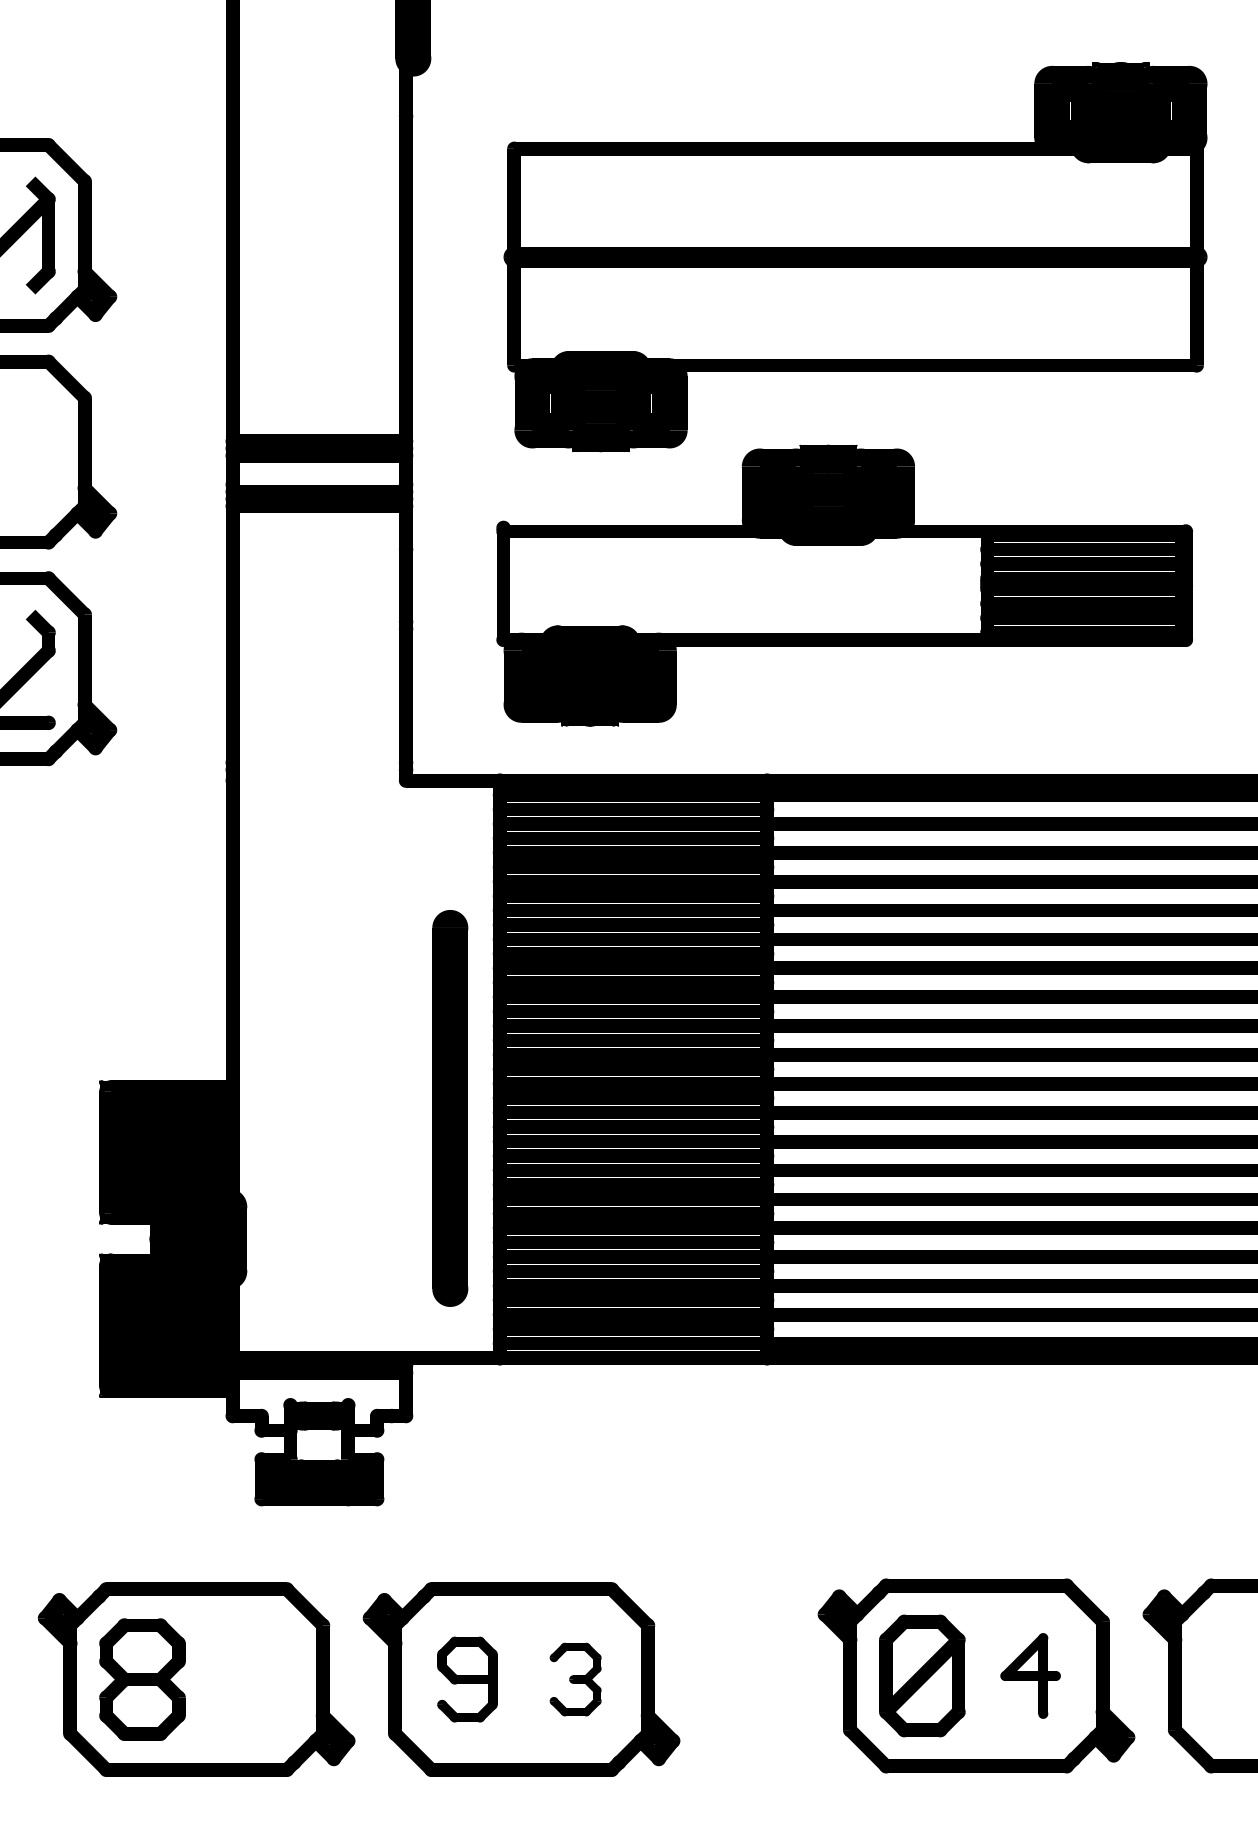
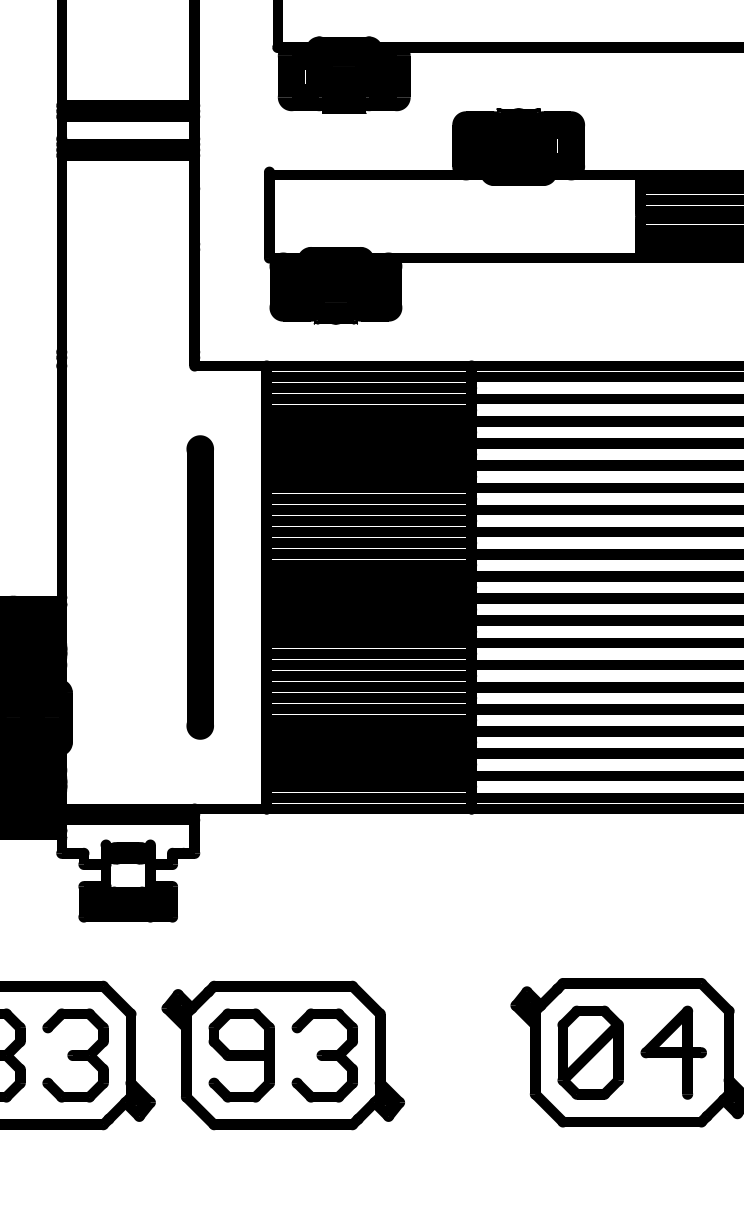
part: (450, 1108) -> (200, 587), moved
part: (1030, 1675) -> (673, 1052), size x1.43
part: (250, 1679) -> (75, 1055), added
part: (467, 1679) -> (241, 1055), size x1.43
part: (575, 1679) -> (324, 1055), size x1.67

